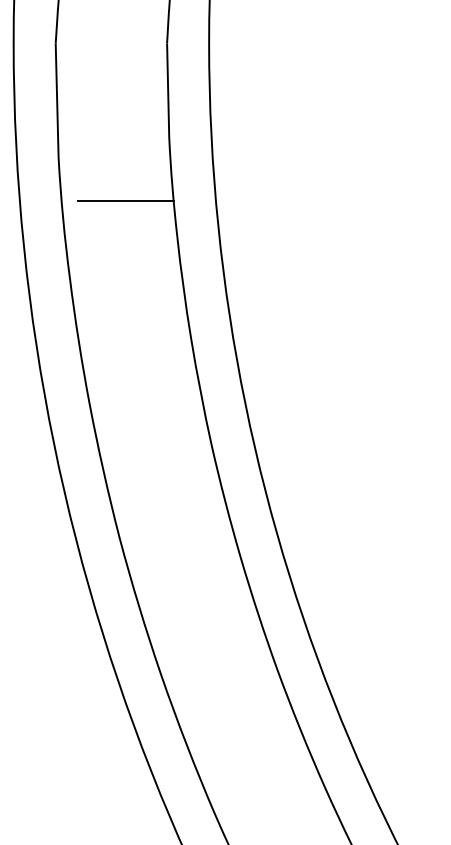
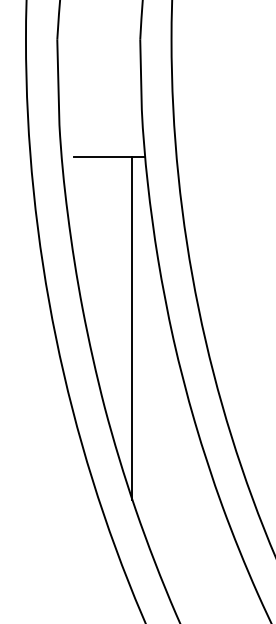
line: (156, 431) -> (132, 328), added

